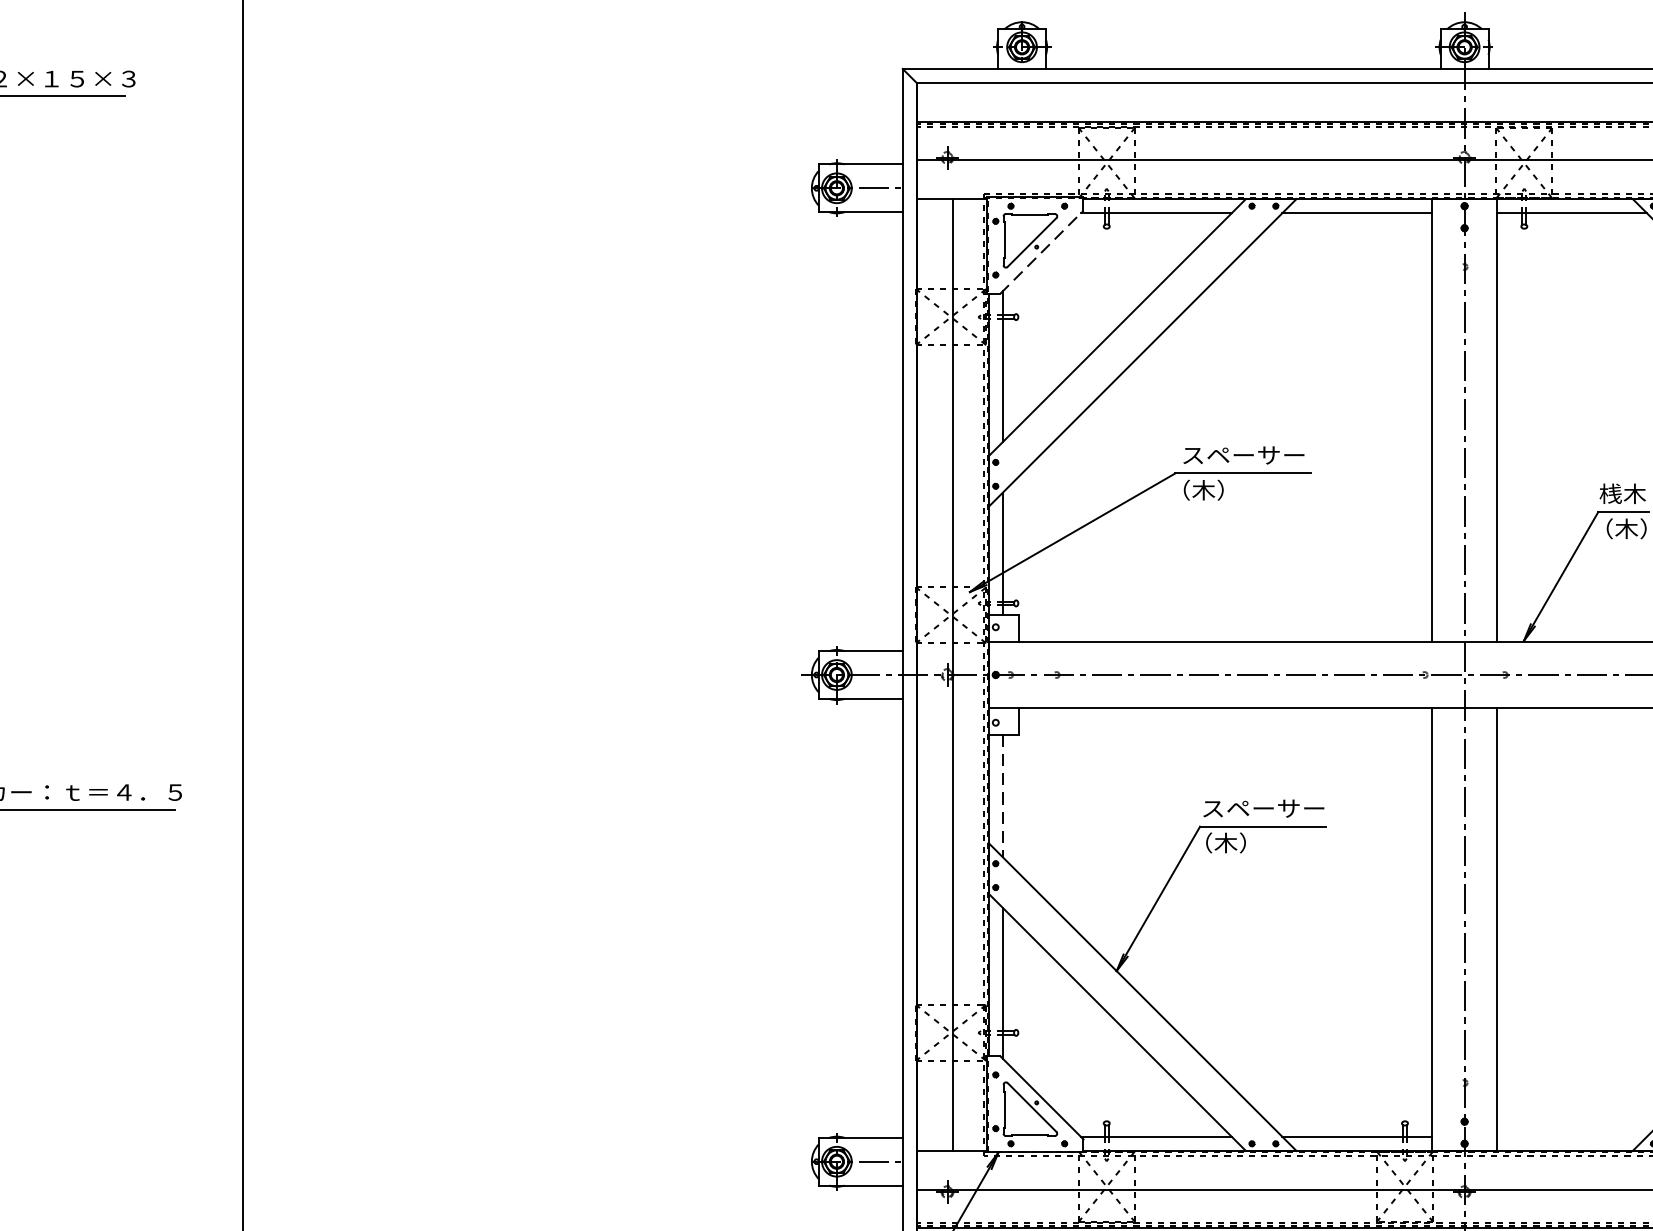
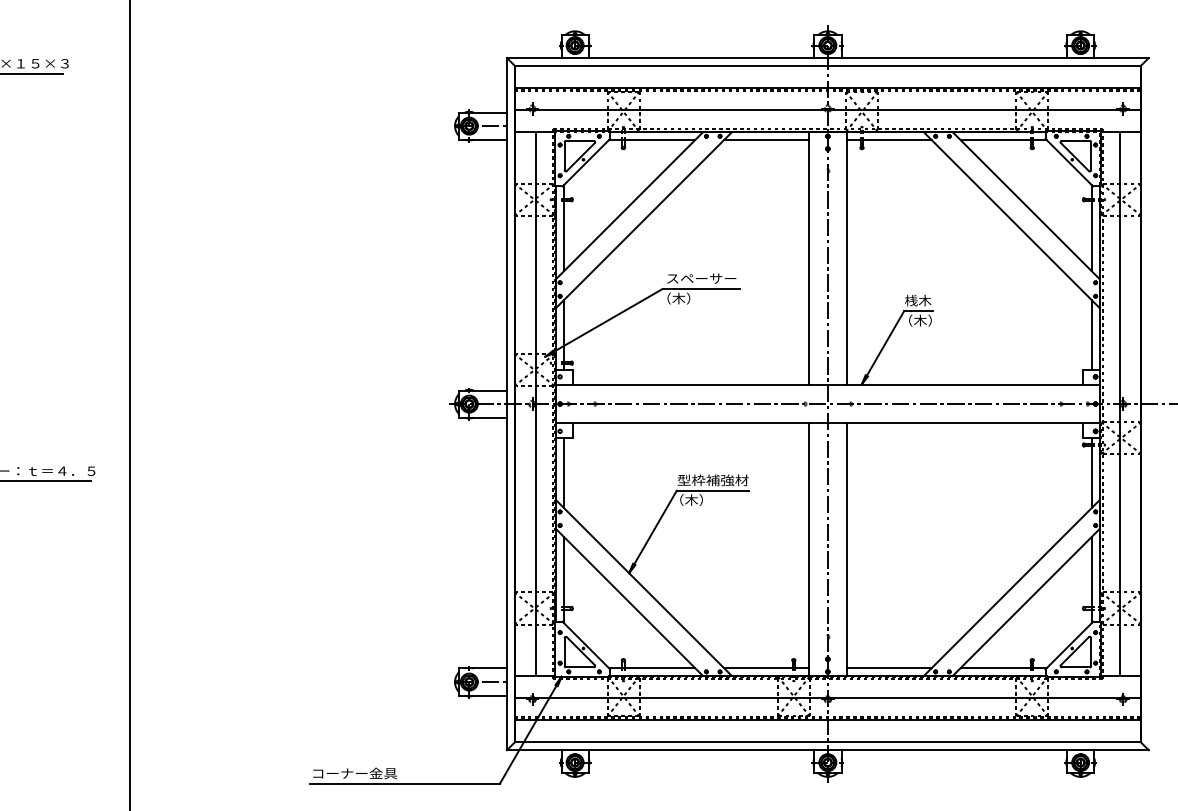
line: (1042, 251) -> (586, 162), dashed -> solid
line: (1003, 796) -> (564, 473), dashed -> solid
text: (1262, 808) -> (712, 480), スペーサー -> 型枠補強材
line: (1572, 1136) -> (889, 667), added

